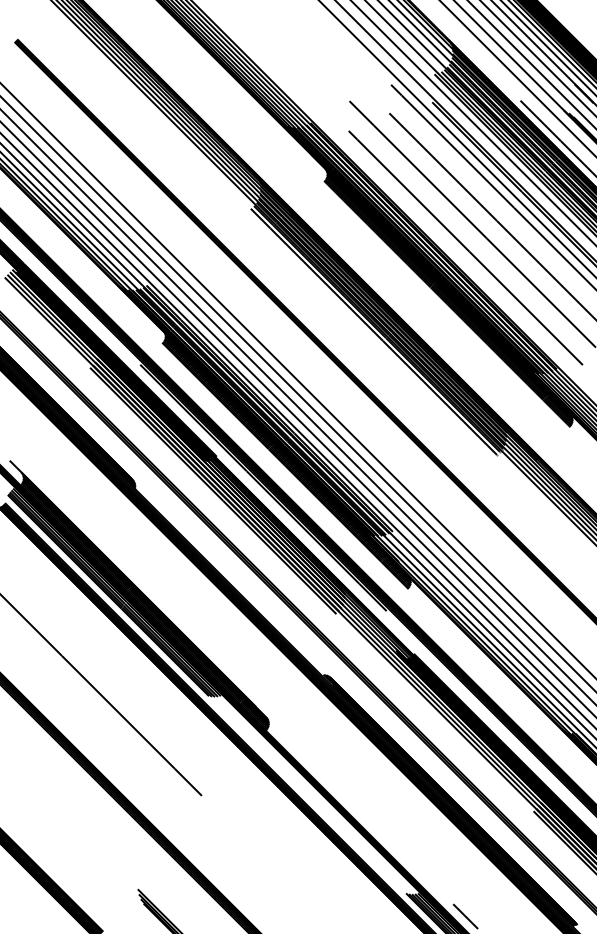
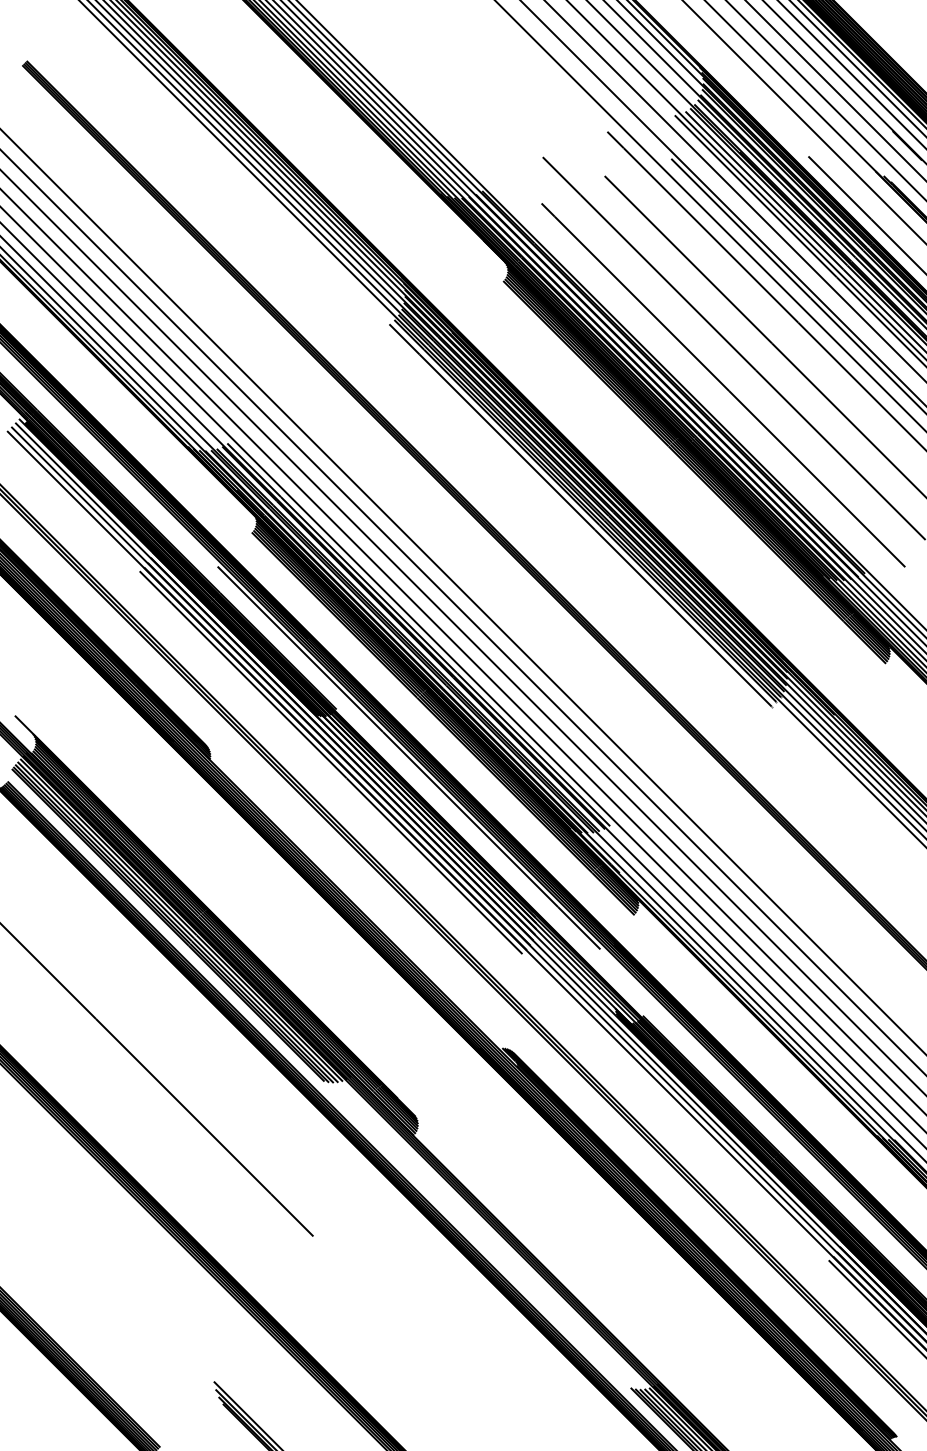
line: (465, 916) -> (722, 1423), removed

